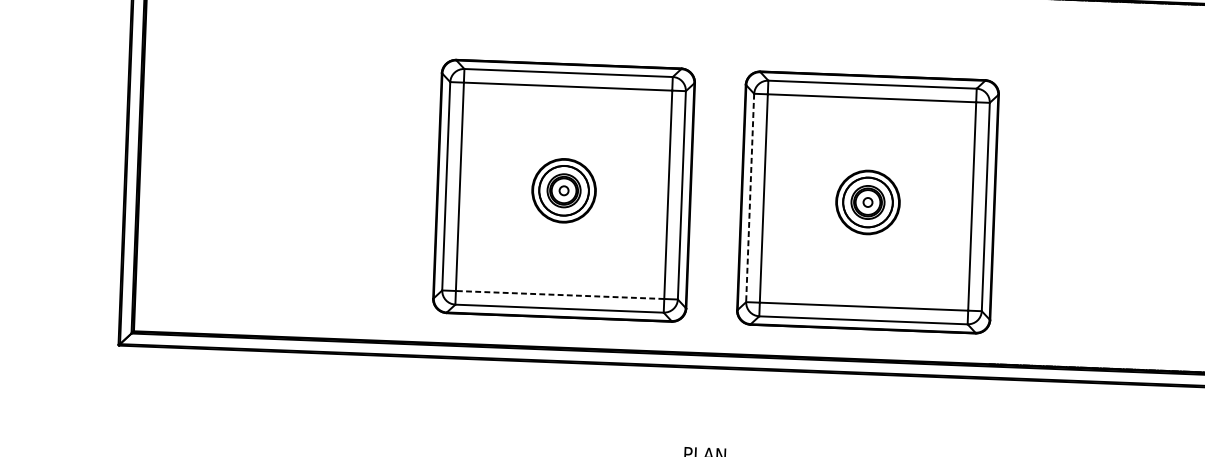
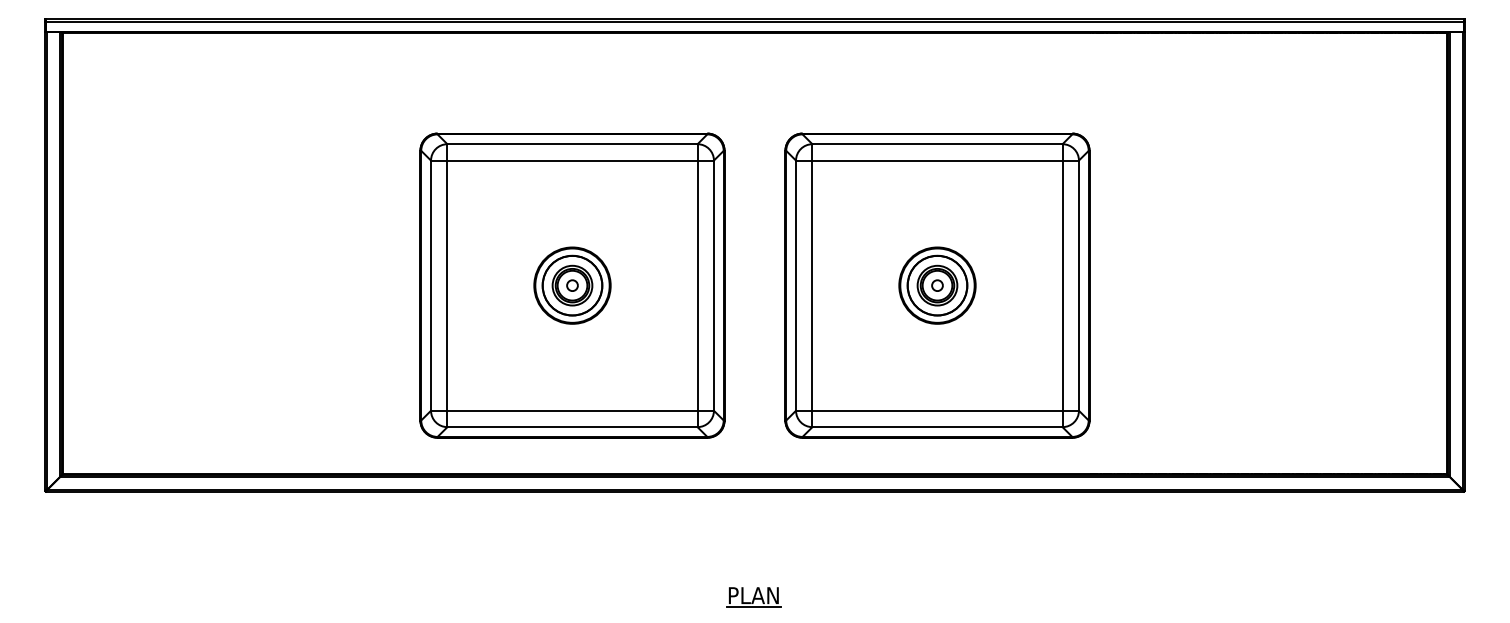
line: (749, 198) -> (795, 286), dashed -> solid
line: (560, 294) -> (572, 410), dashed -> solid

